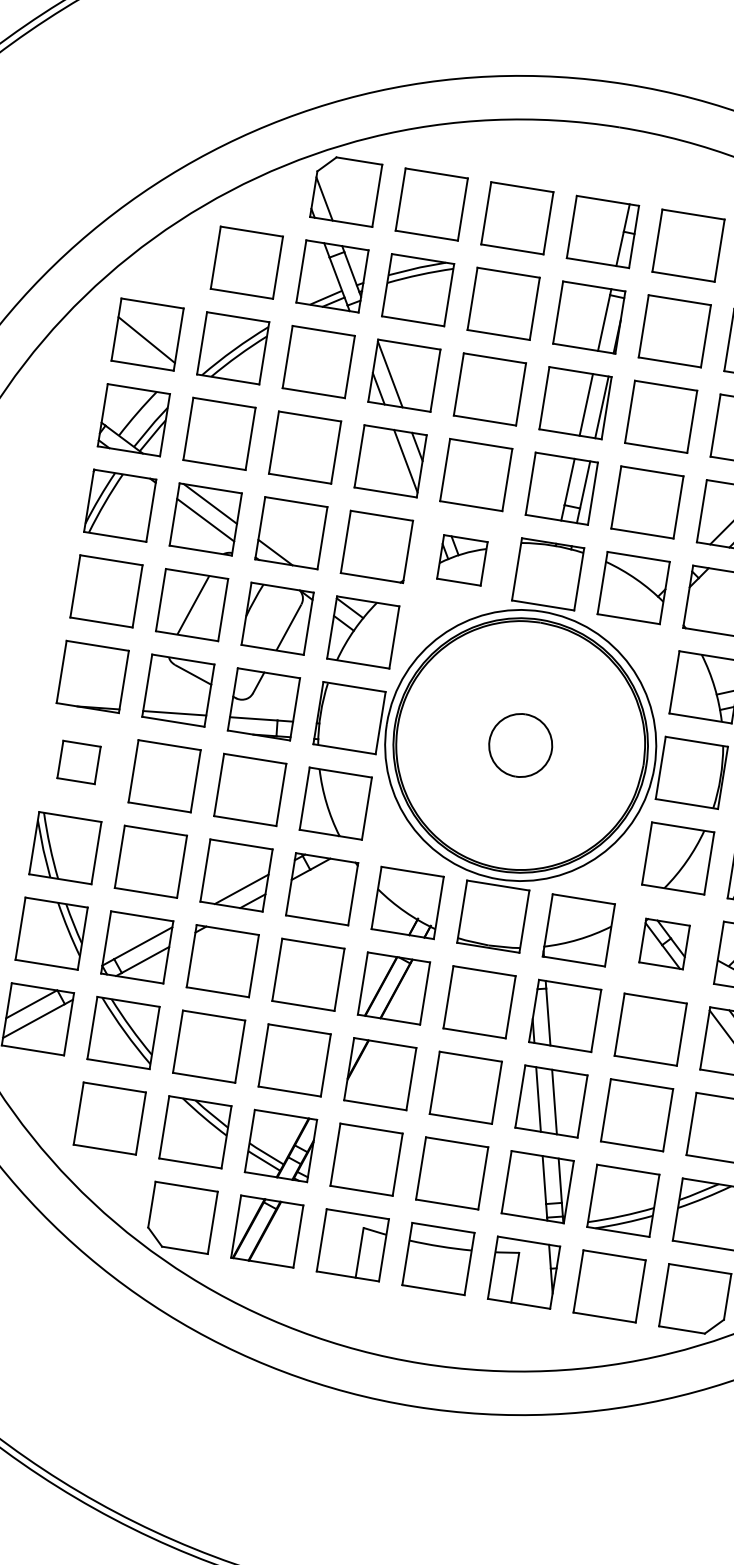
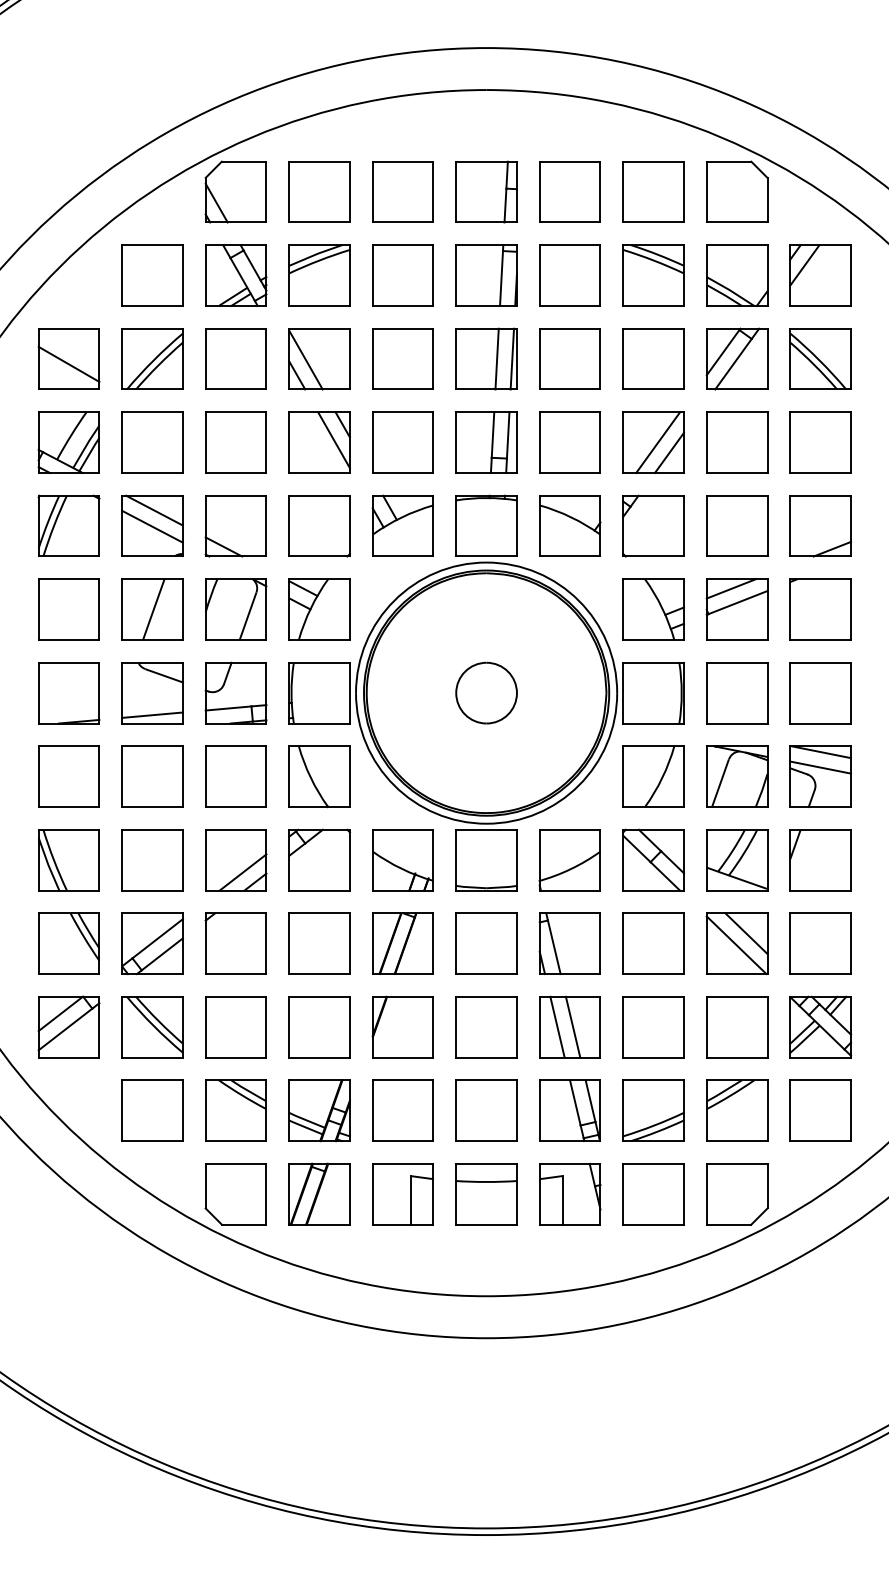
part: (462, 559) -> (402, 525), size x1.43
part: (78, 762) -> (68, 776), size x1.67
part: (664, 943) -> (653, 859), size x1.43

